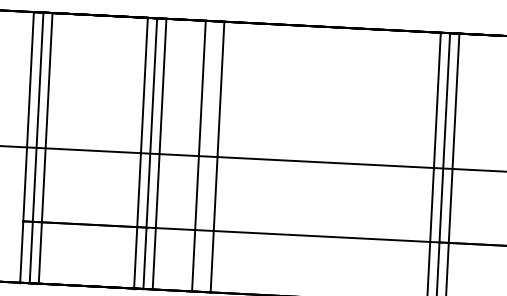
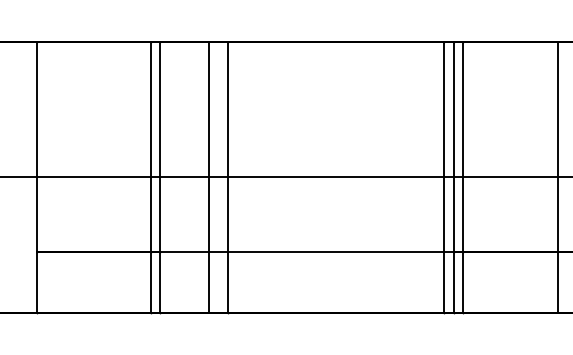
line: (36, 147) -> (46, 177), removed
line: (45, 148) -> (55, 177), removed
line: (159, 154) -> (169, 177), removed

